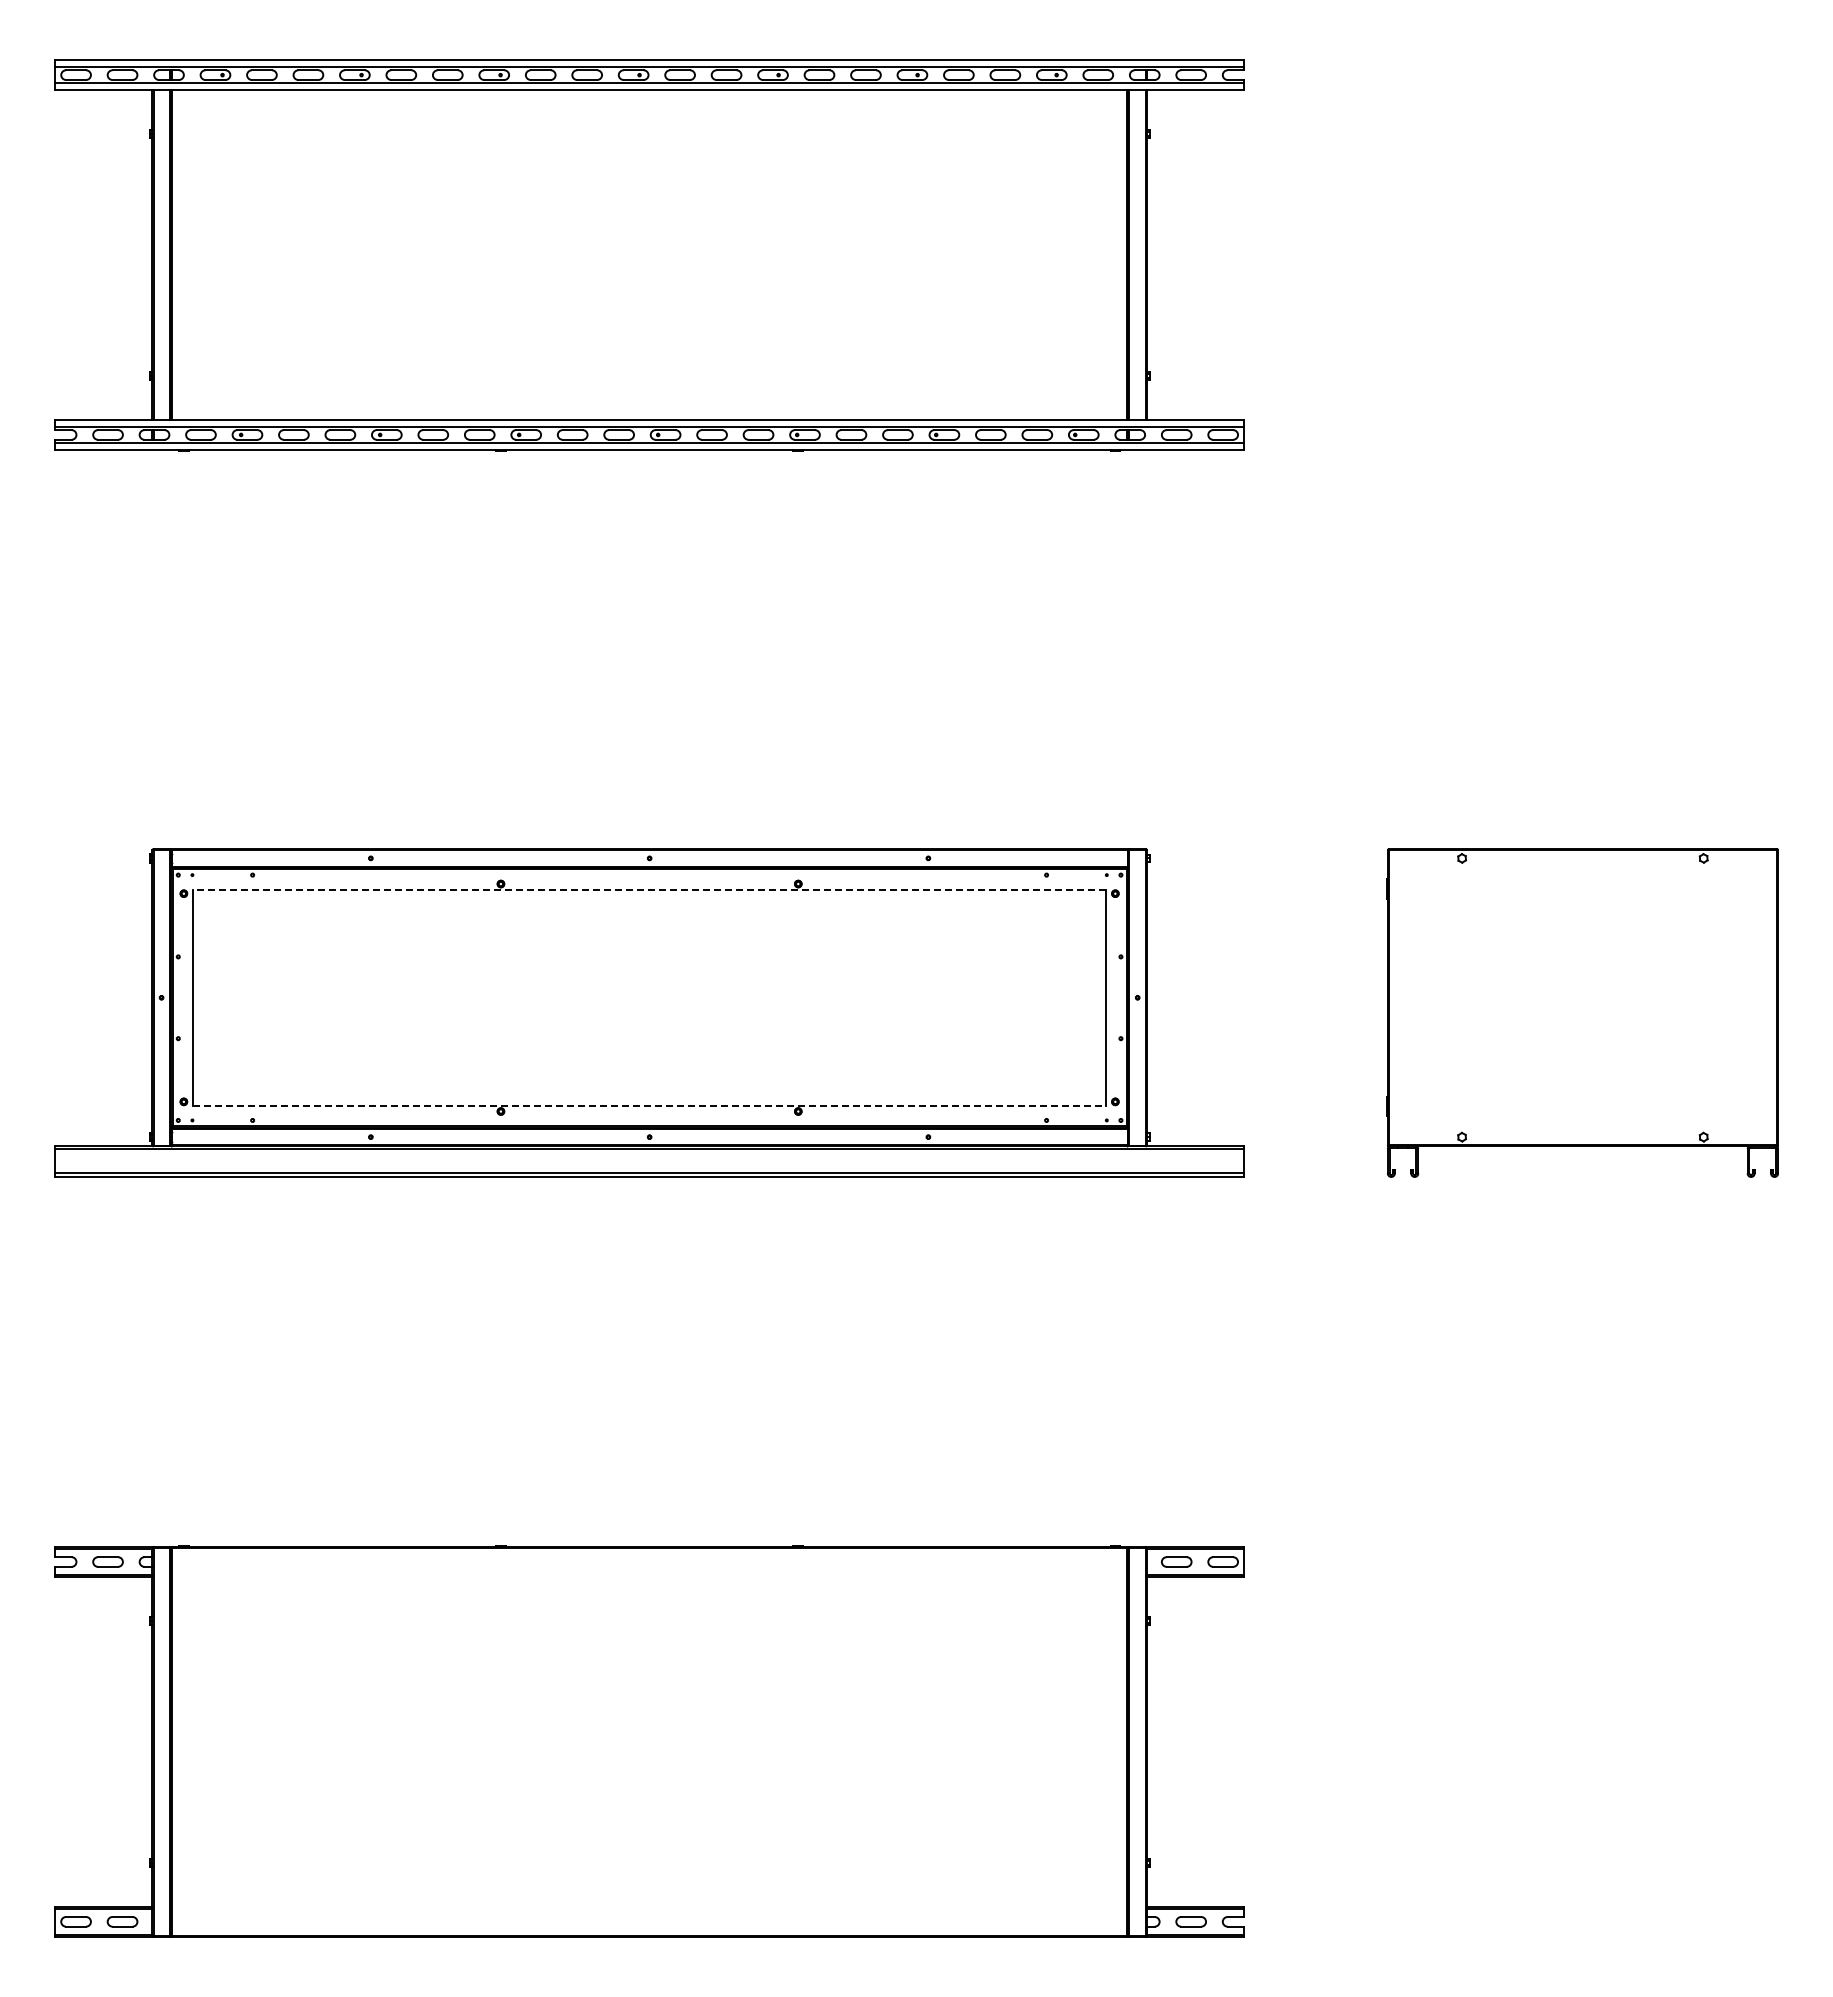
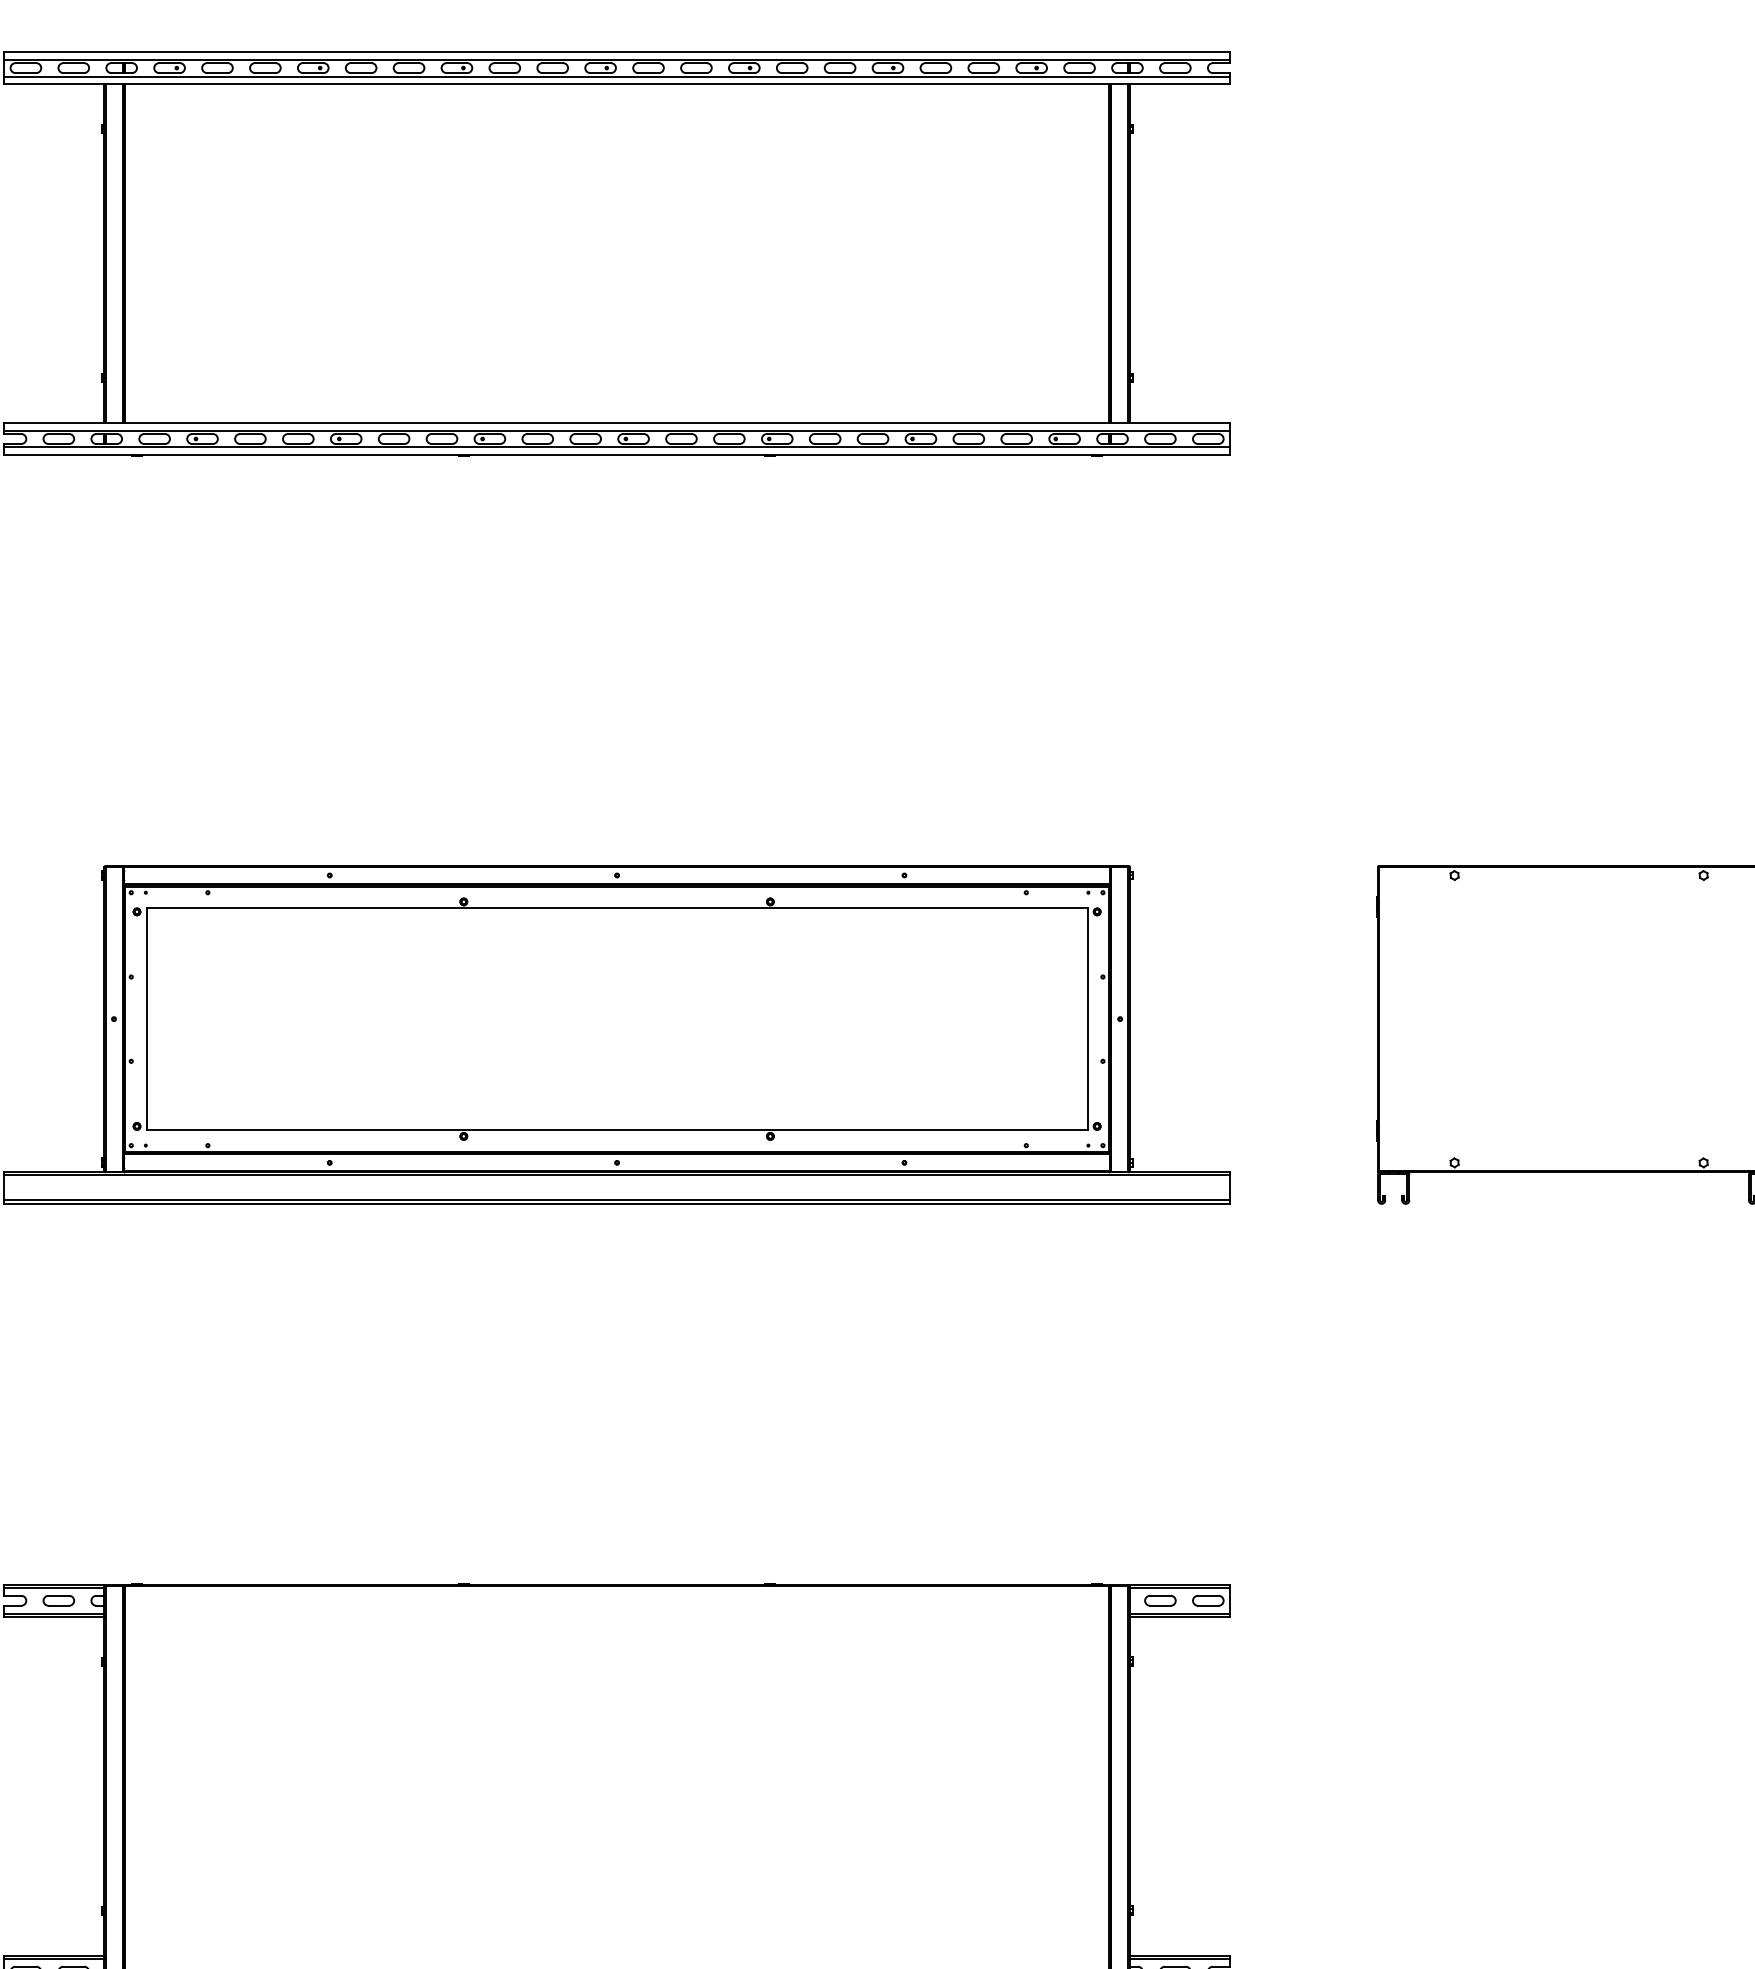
line: (649, 889) -> (616, 907), dashed -> solid
line: (650, 1105) -> (618, 1130), dashed -> solid

